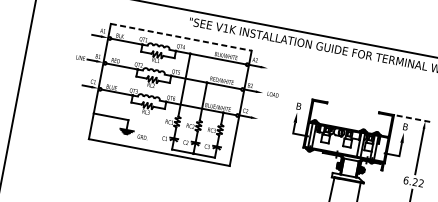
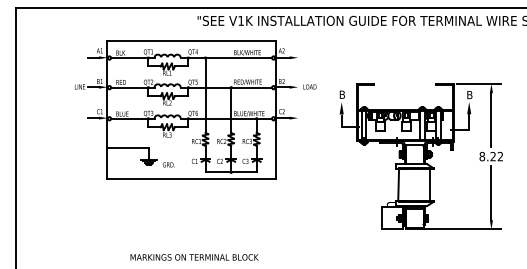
line: (182, 37) -> (192, 41), dashed -> solid
line: (414, 118) -> (478, 83), dashed -> solid
text: (406, 180) -> (482, 156), 6.22 -> 8.22

